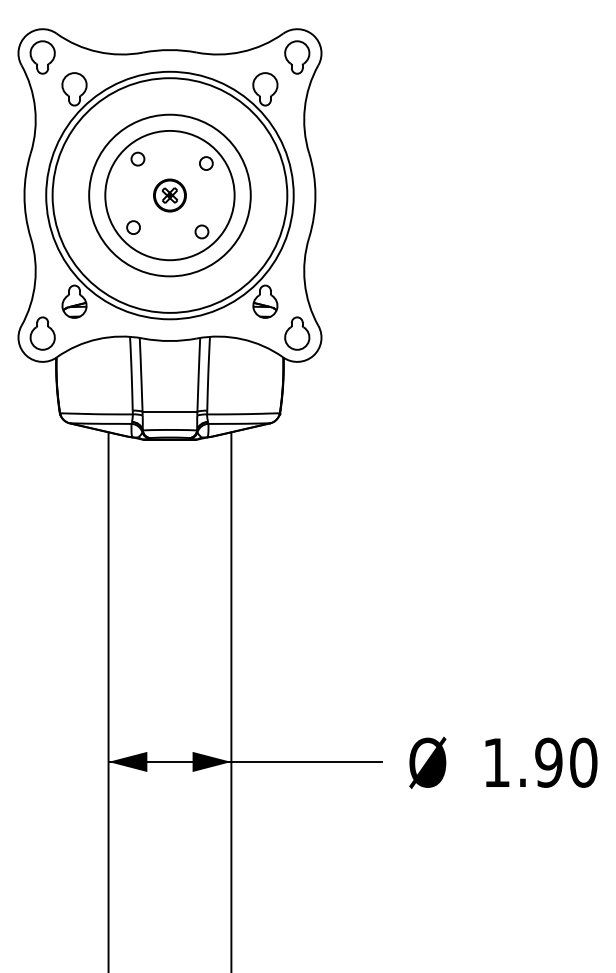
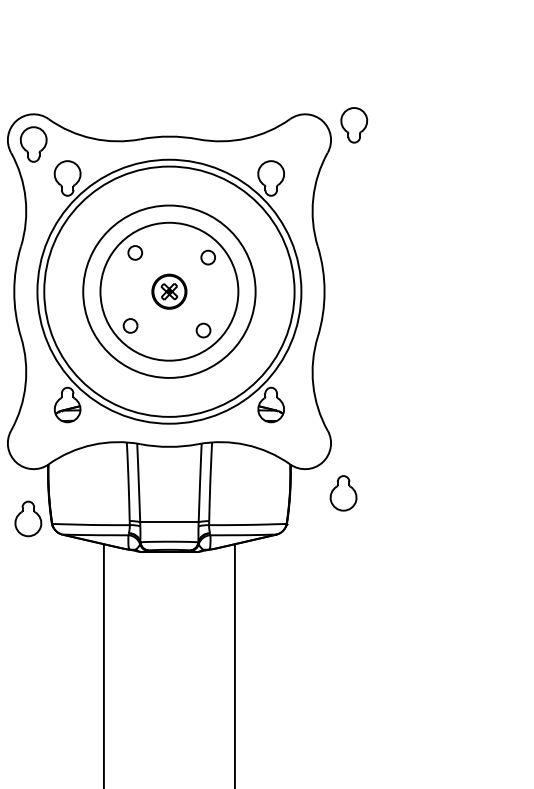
part: (297, 57) -> (354, 125), moved
part: (42, 333) -> (28, 518), moved
part: (297, 333) -> (343, 493), moved

